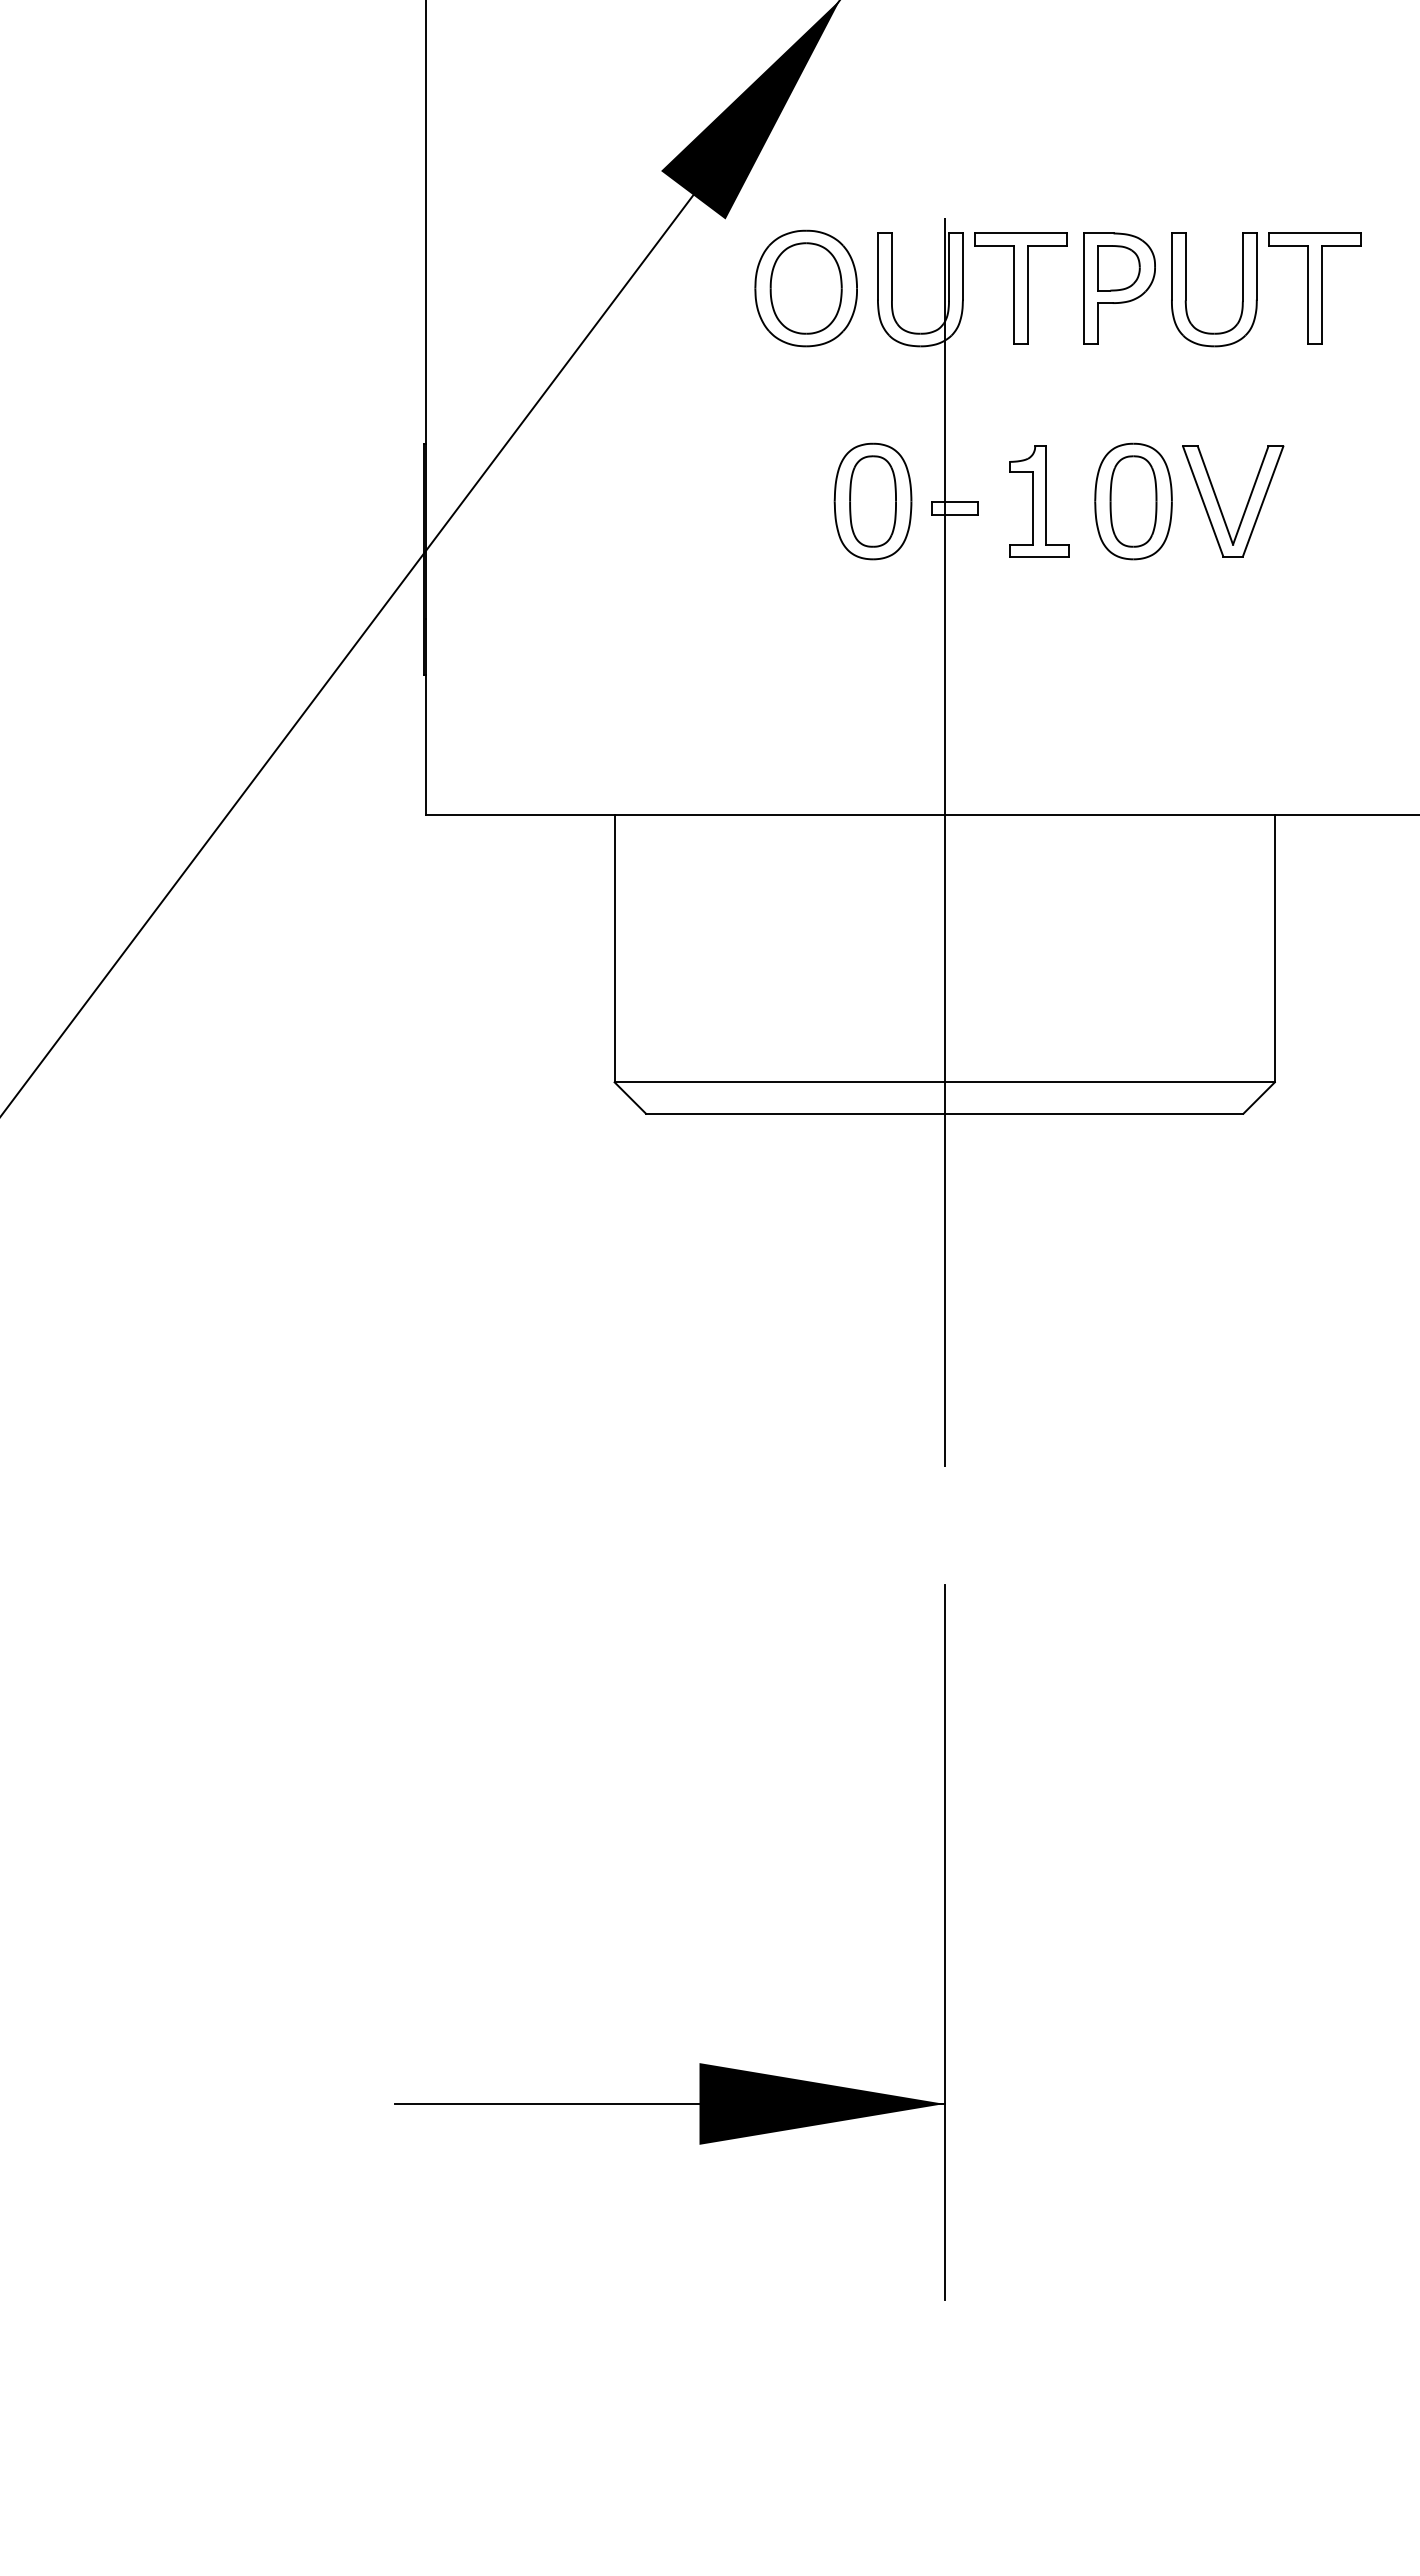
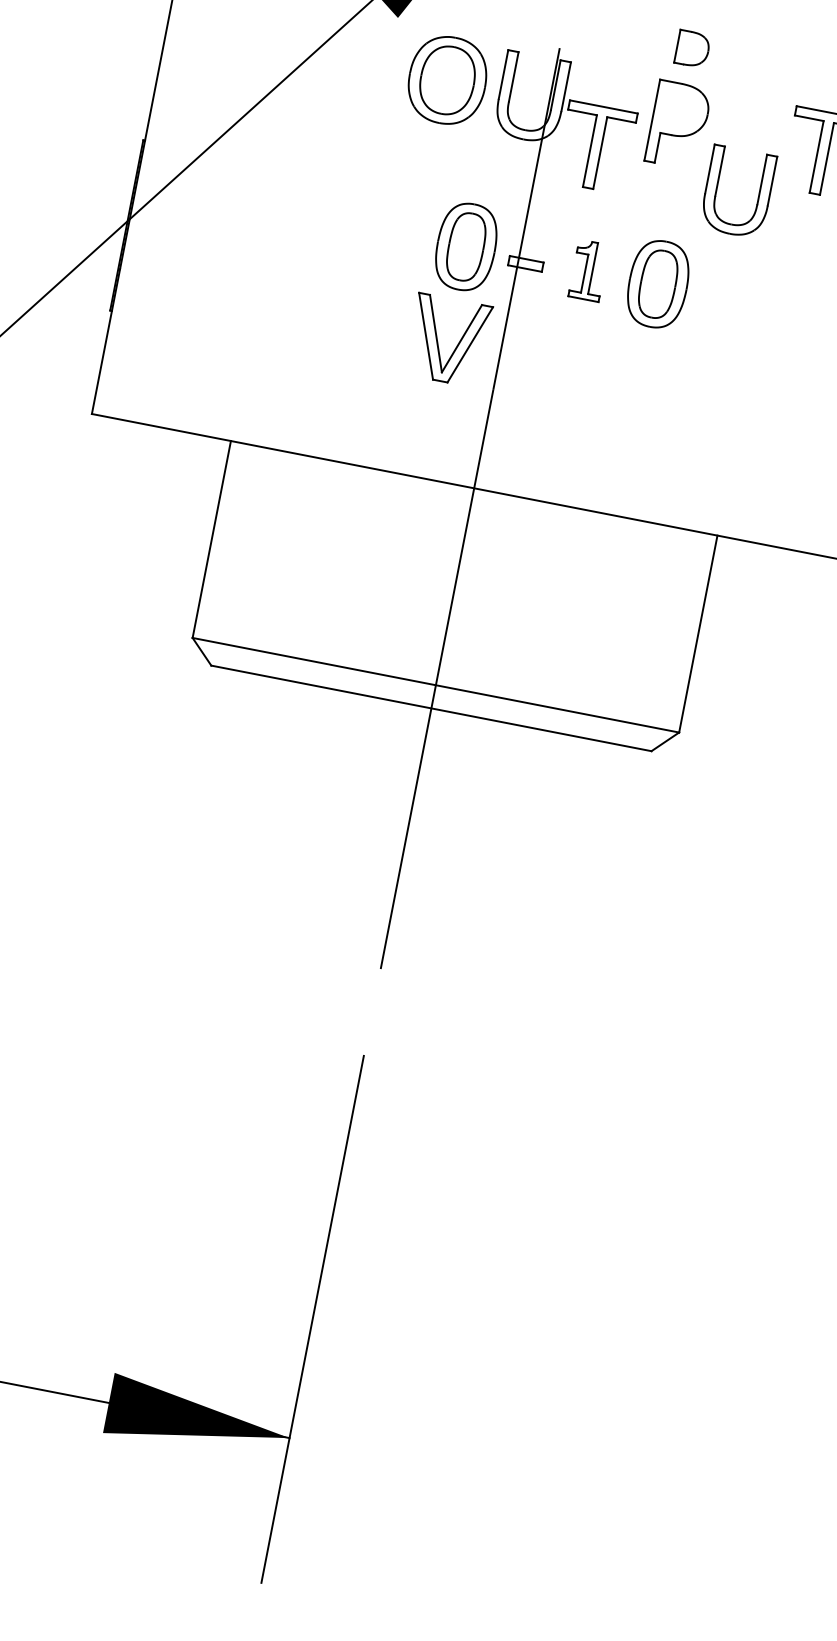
part: (1118, 268) -> (692, 49), moved
part: (1020, 288) -> (595, 147), moved
part: (1186, 289) -> (717, 187), moved
part: (1039, 501) -> (588, 270), size x0.7
part: (1245, 506) -> (456, 346), moved

